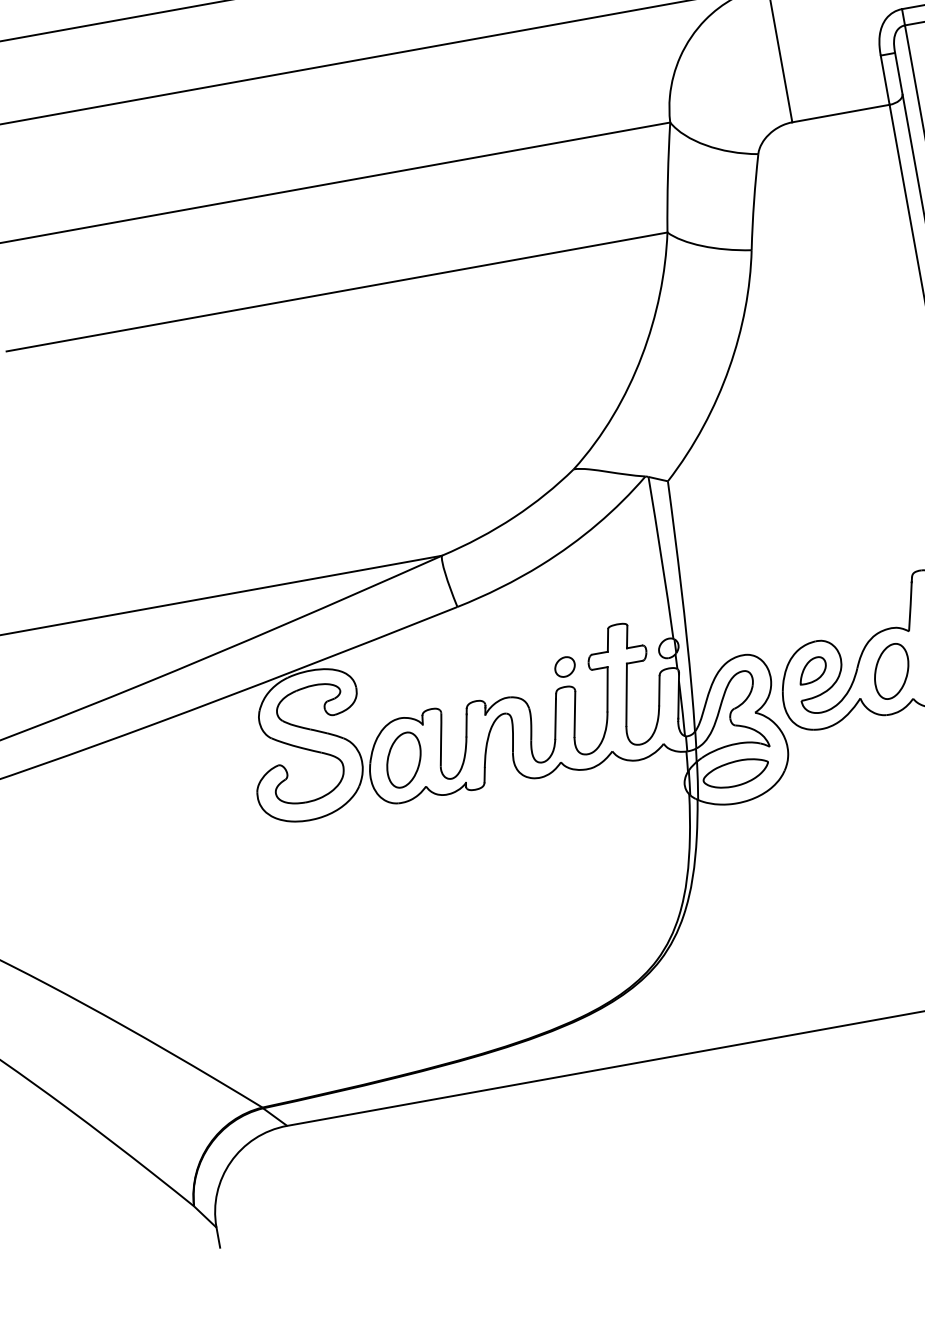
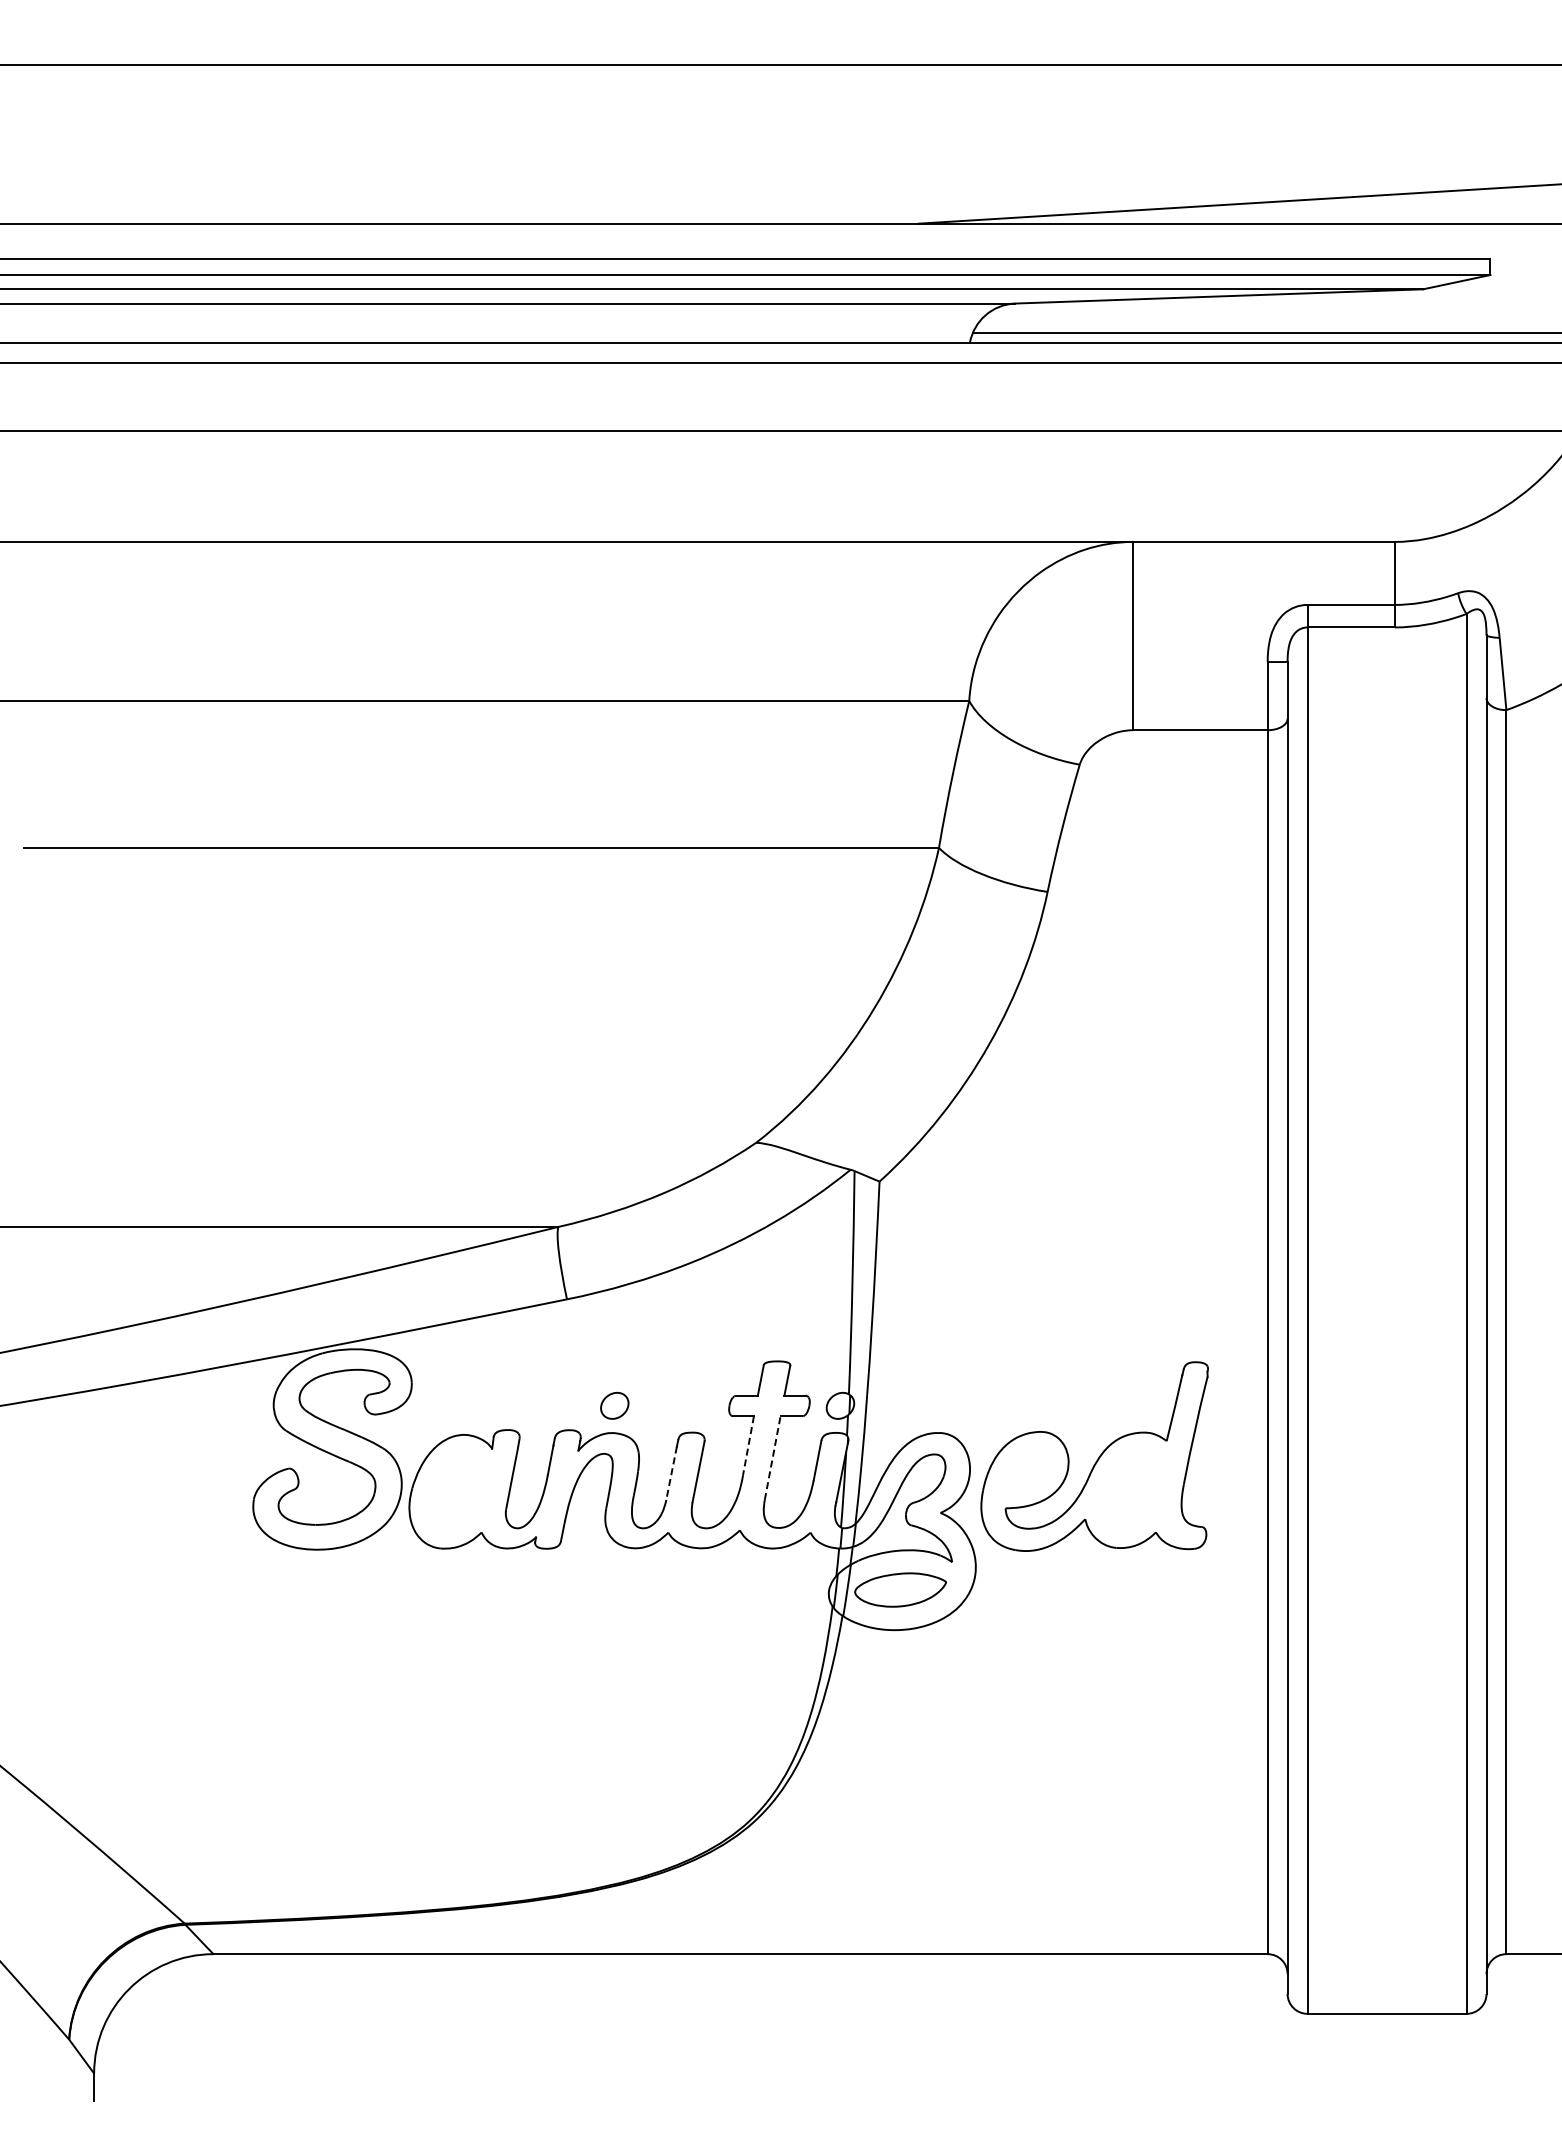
part: (564, 666) -> (614, 1405), moved
part: (812, 670) -> (1027, 1469), removed
part: (891, 671) -> (1133, 1490), removed
line: (607, 689) -> (748, 1446), solid -> dashed
line: (626, 695) -> (772, 1458), solid -> dashed
line: (555, 719) -> (671, 1473), solid -> dashed
part: (404, 759) -> (458, 1491), removed

